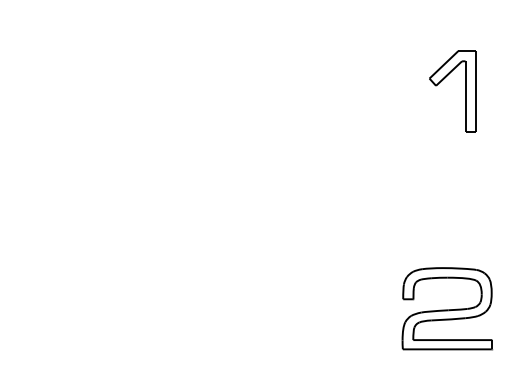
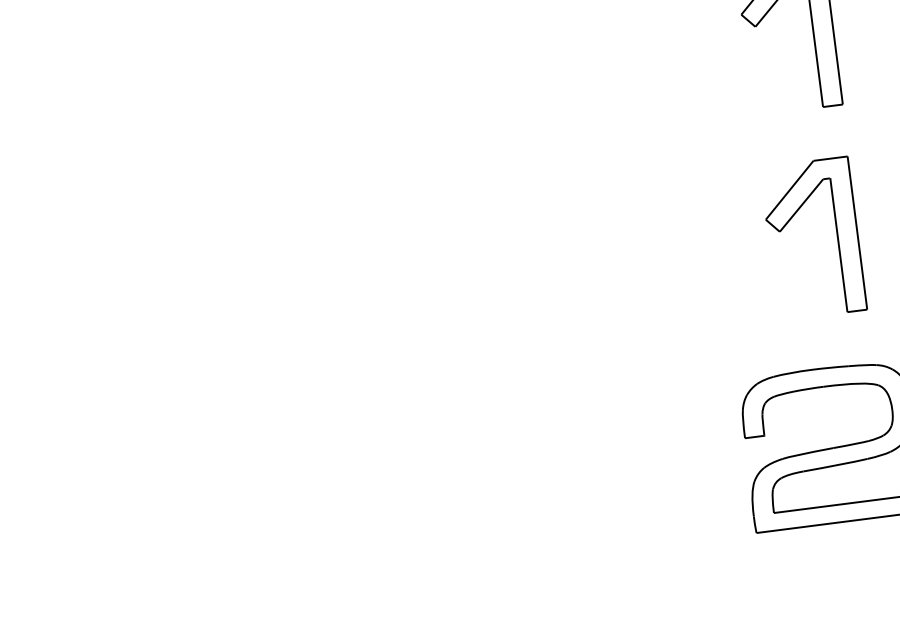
part: (464, 199) -> (836, 234), added

